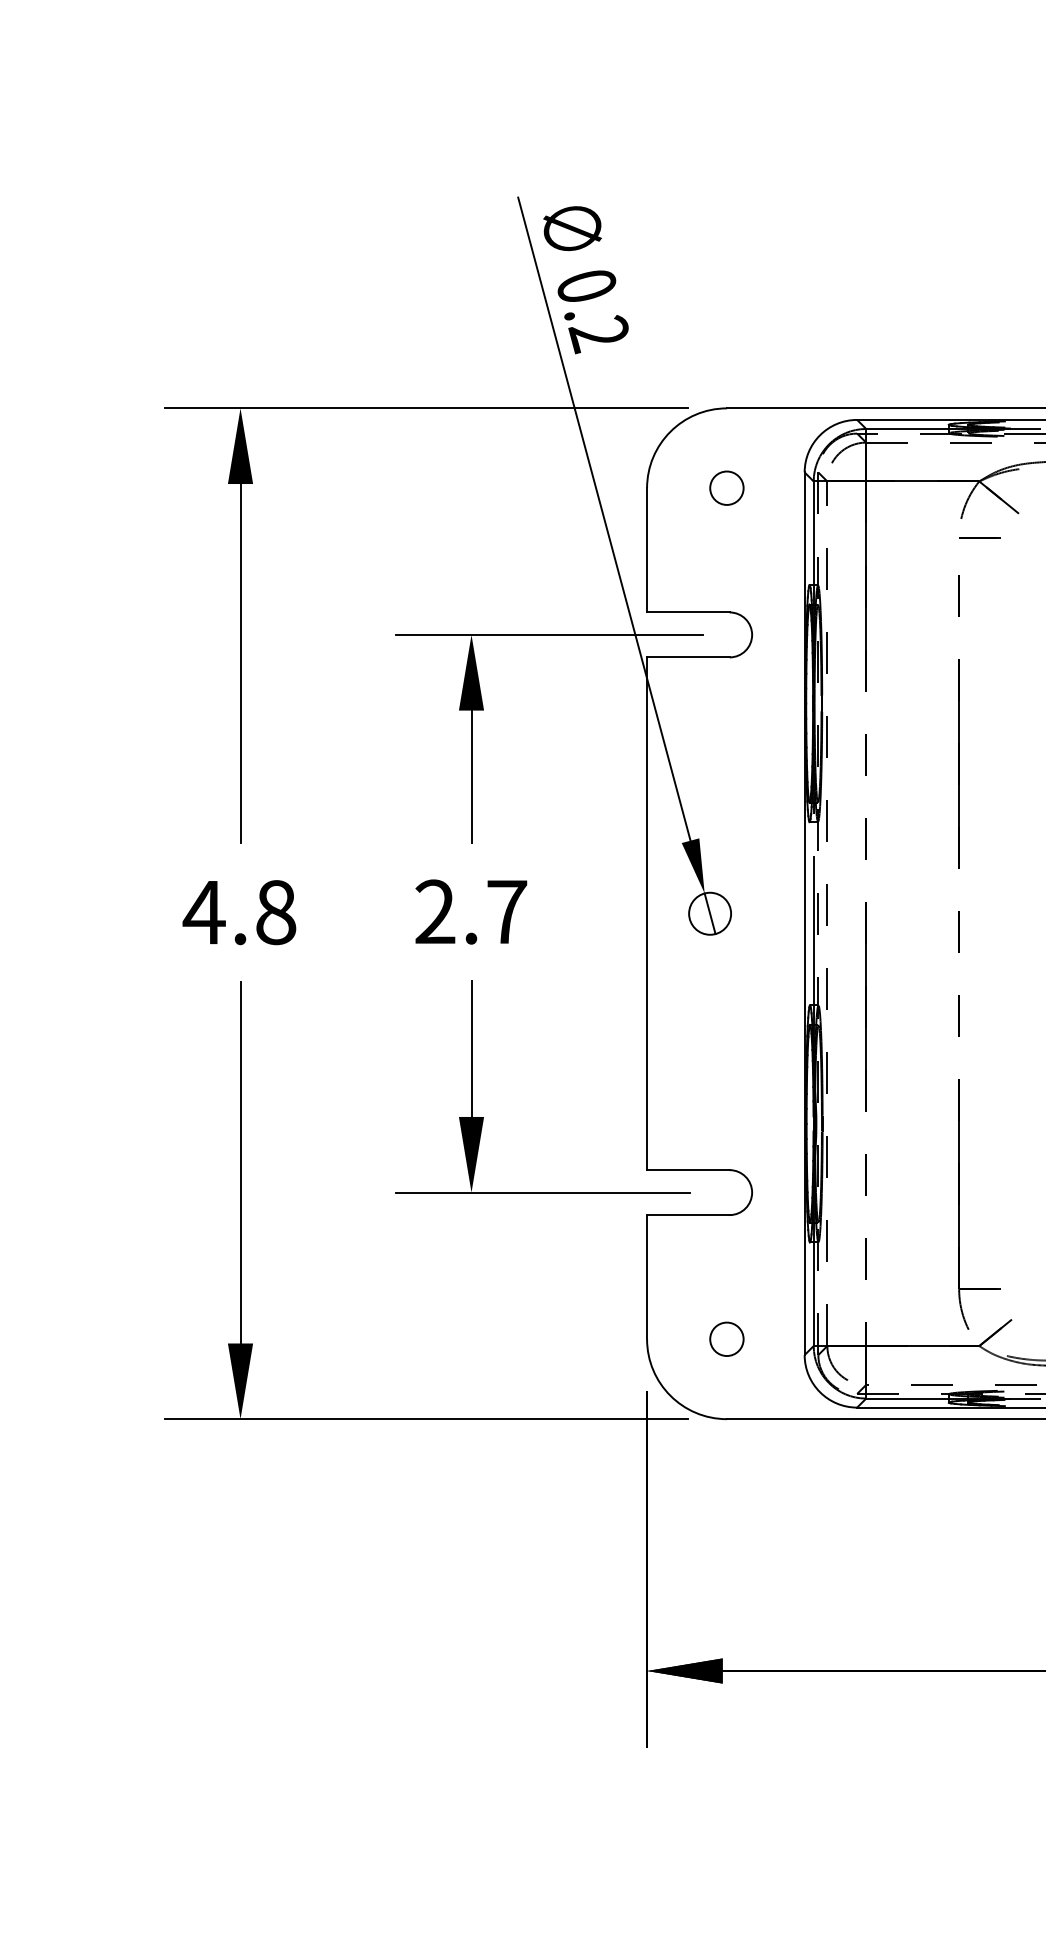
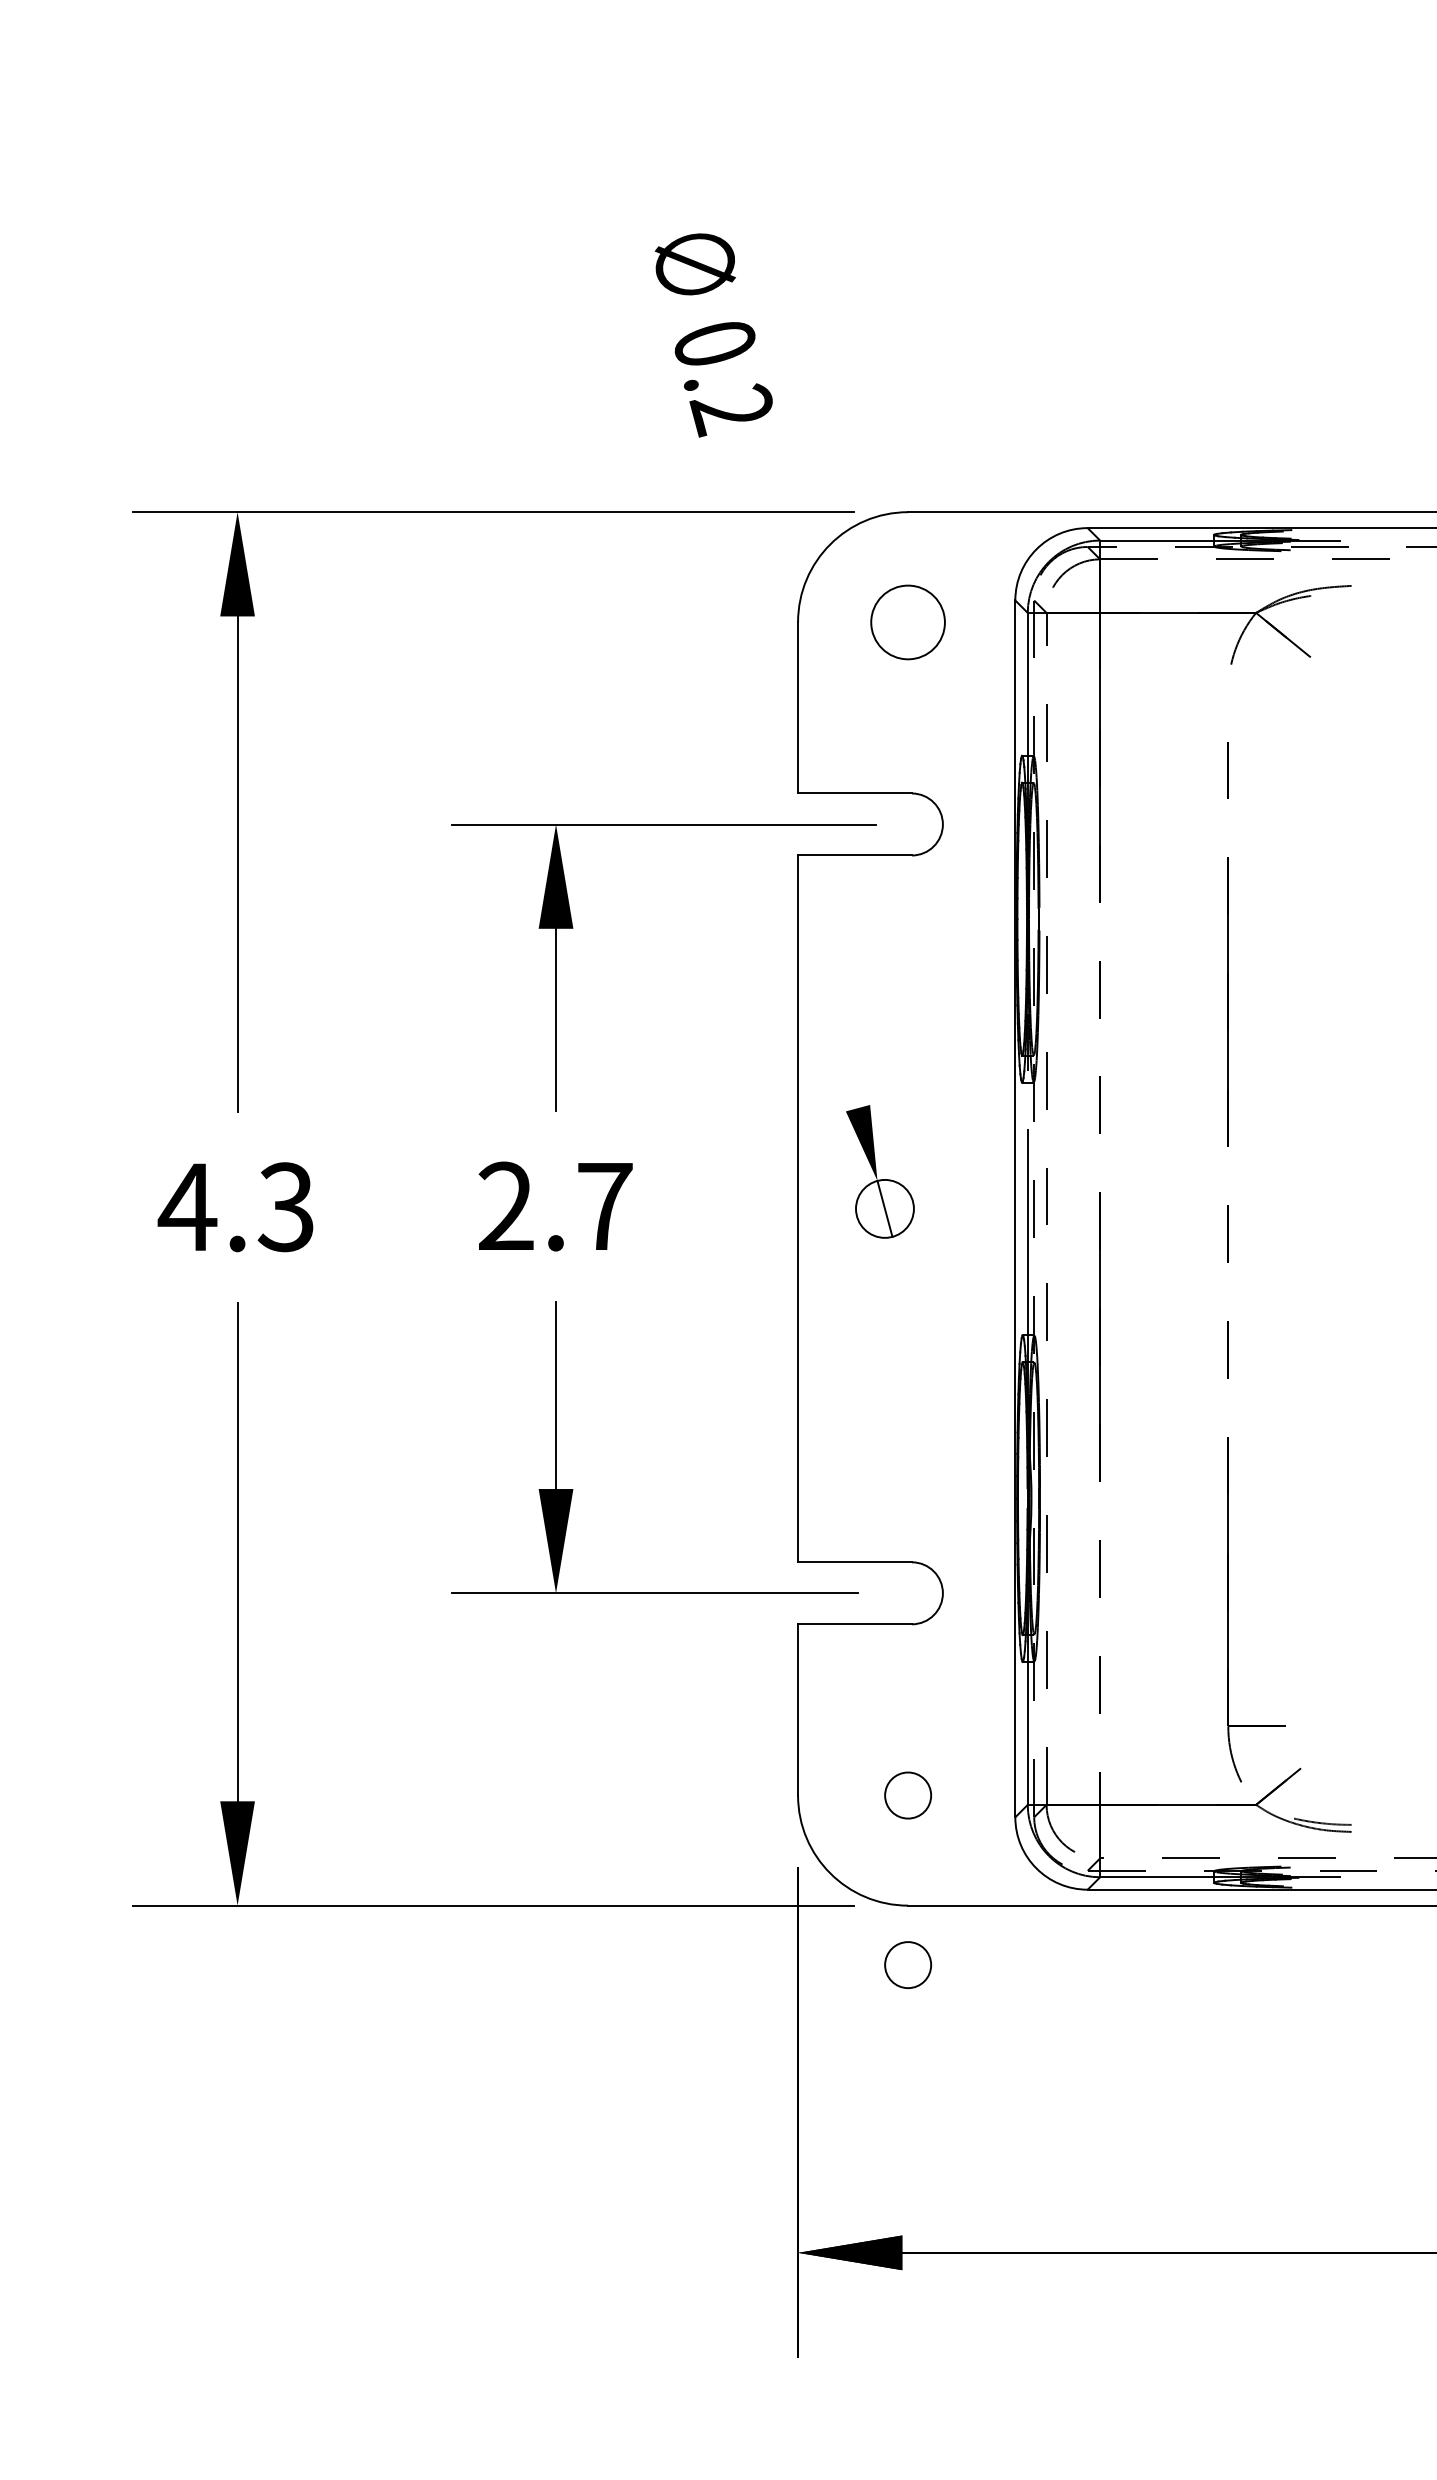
circle: (726, 487) -> (907, 621), size x1.6
line: (604, 518) -> (739, 663), removed
line: (979, 537) -> (1256, 690), removed
text: (275, 912) -> (285, 1207), 4.8 -> 4.3
circle: (726, 1461) -> (907, 1963), added

